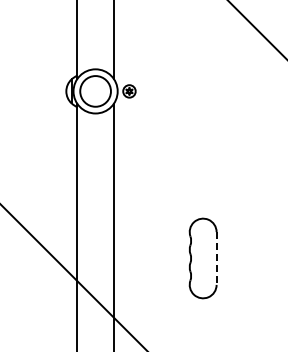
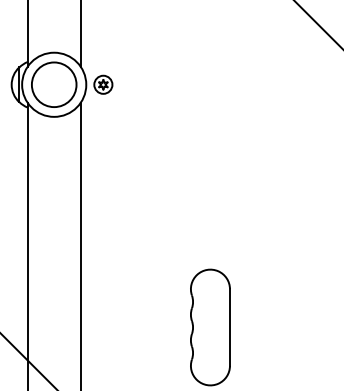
line: (216, 259) -> (229, 328), dashed -> solid

